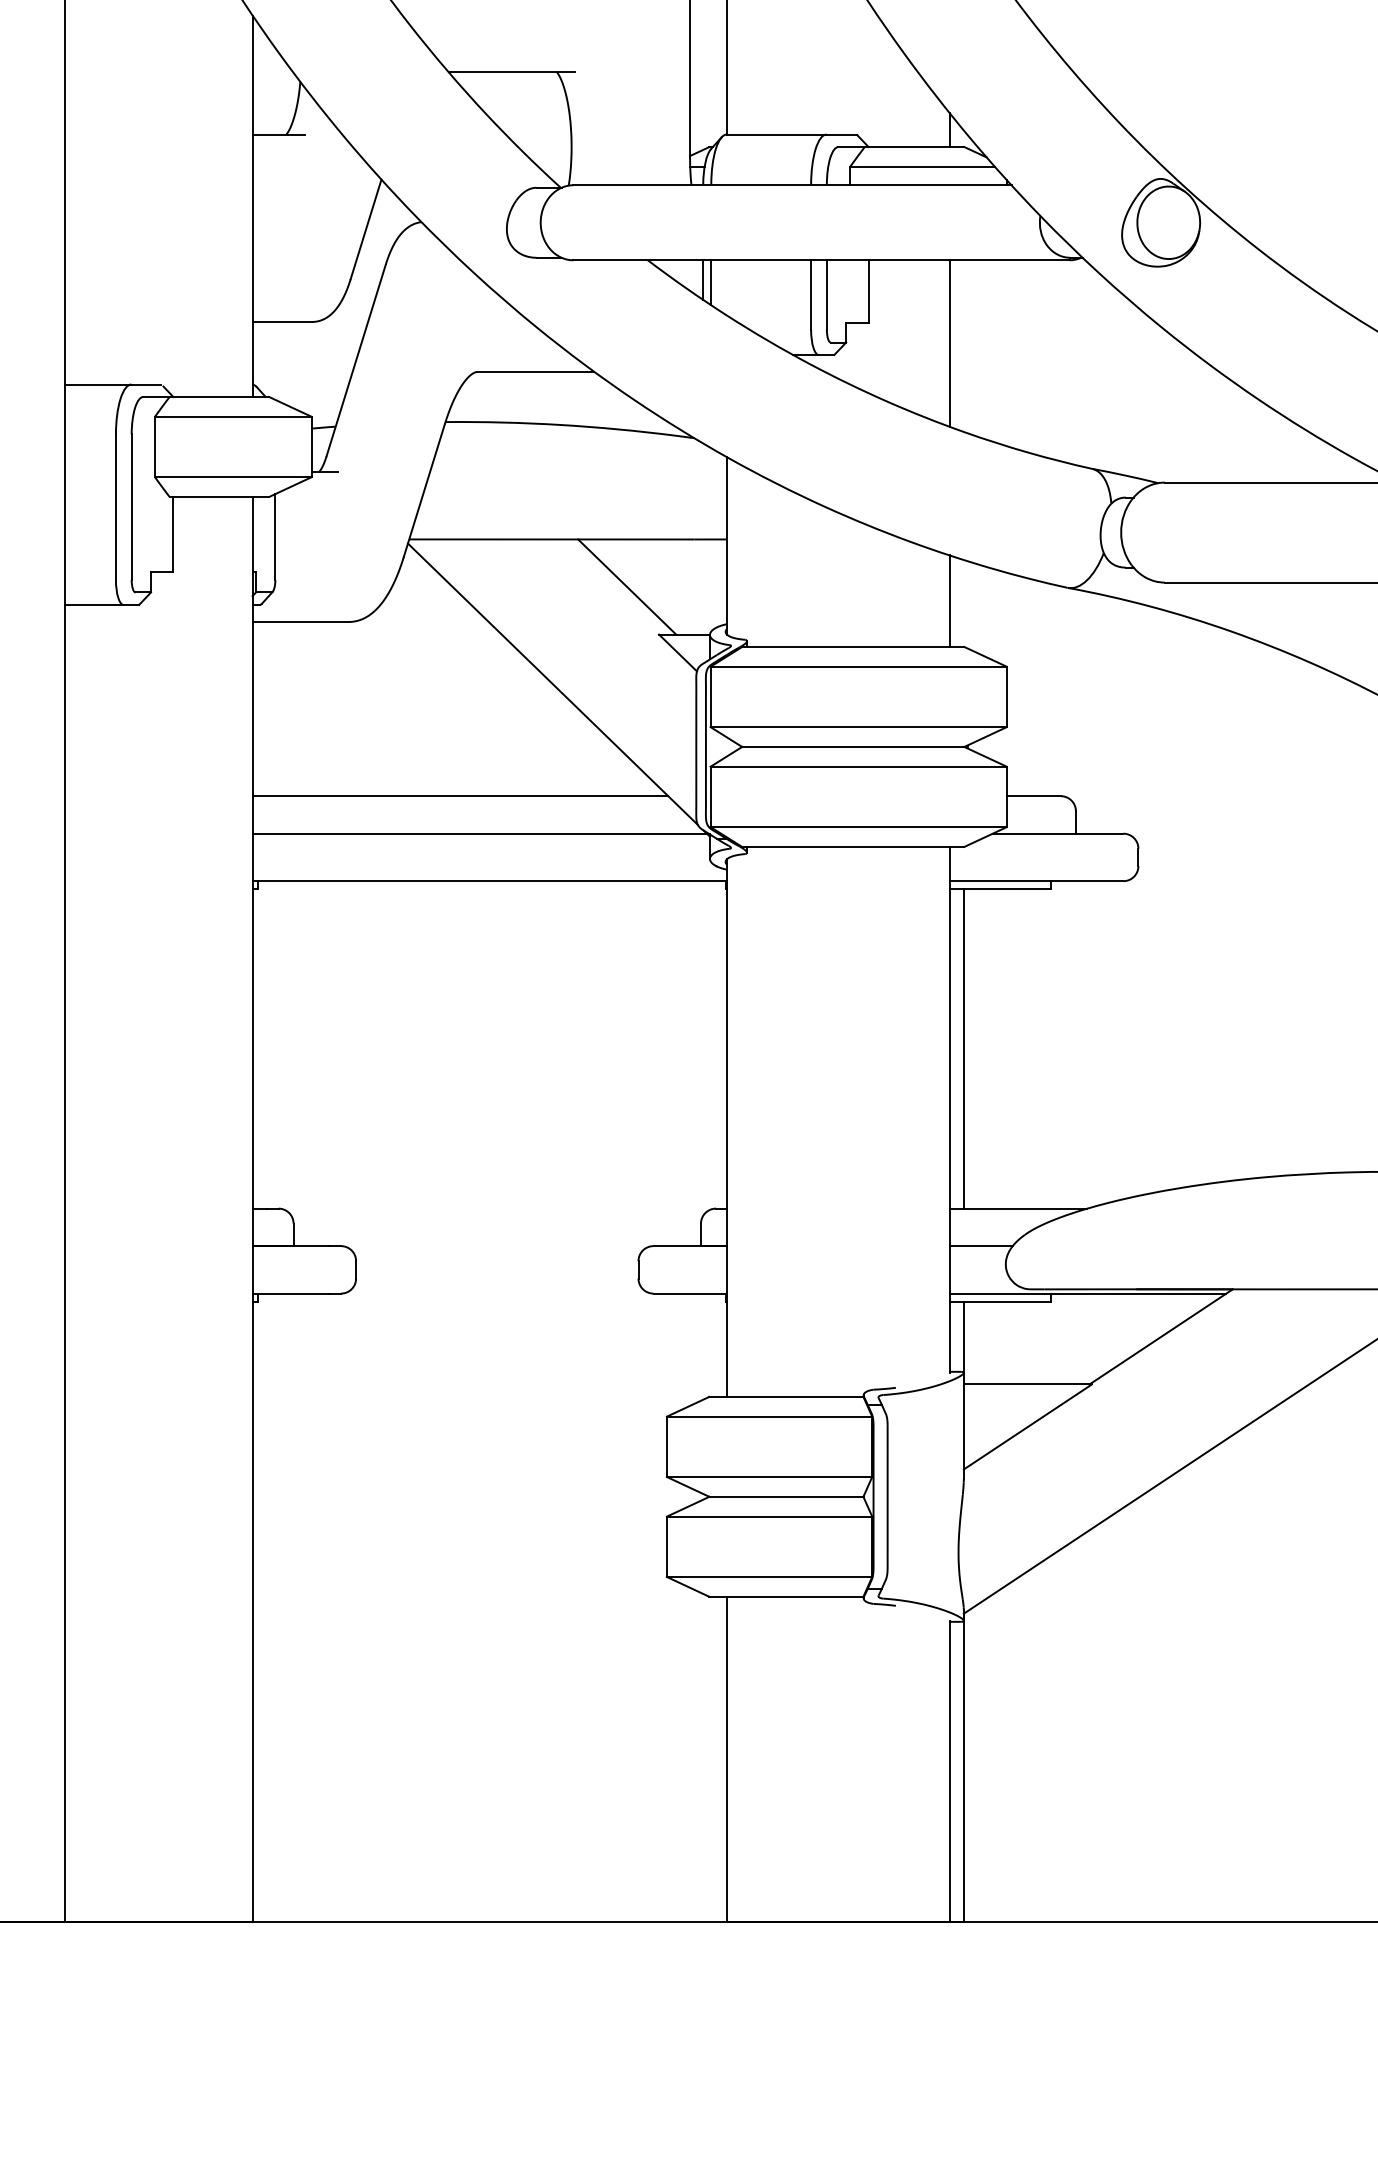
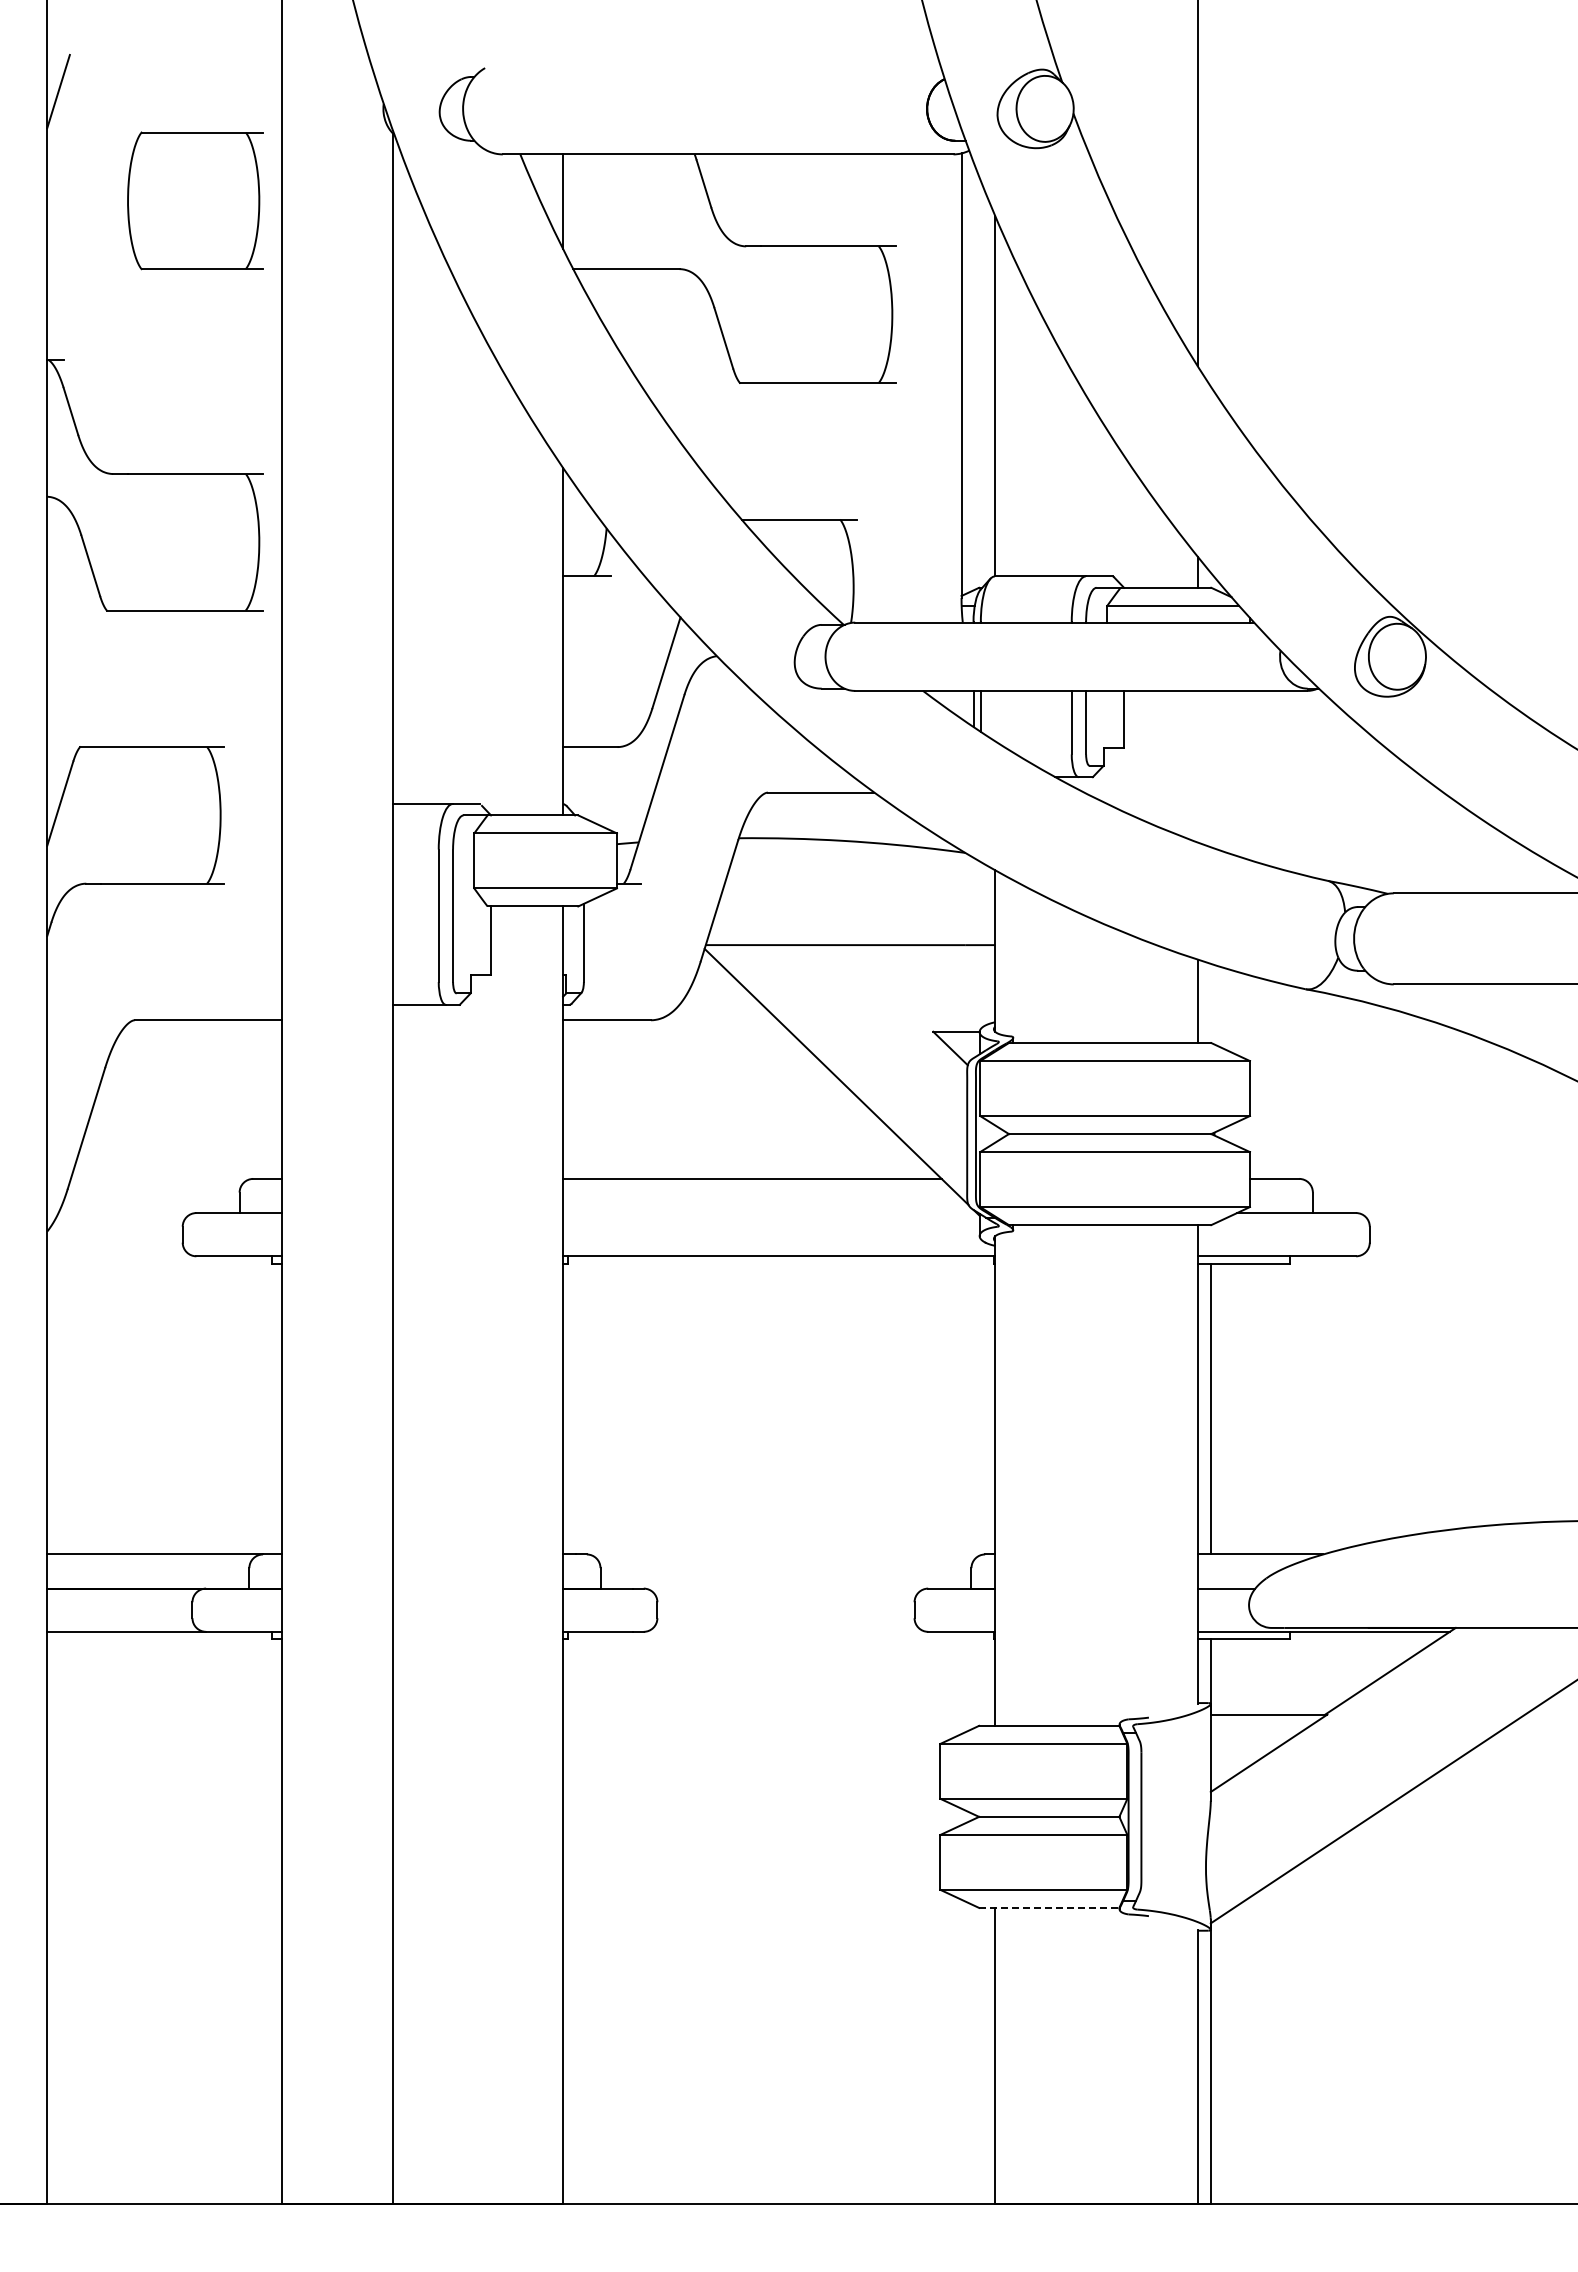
line: (949, 343) -> (1197, 766), removed
line: (626, 587) -> (903, 988), removed
line: (479, 834) -> (769, 1213), removed
line: (786, 1596) -> (1049, 1907), solid -> dashed

